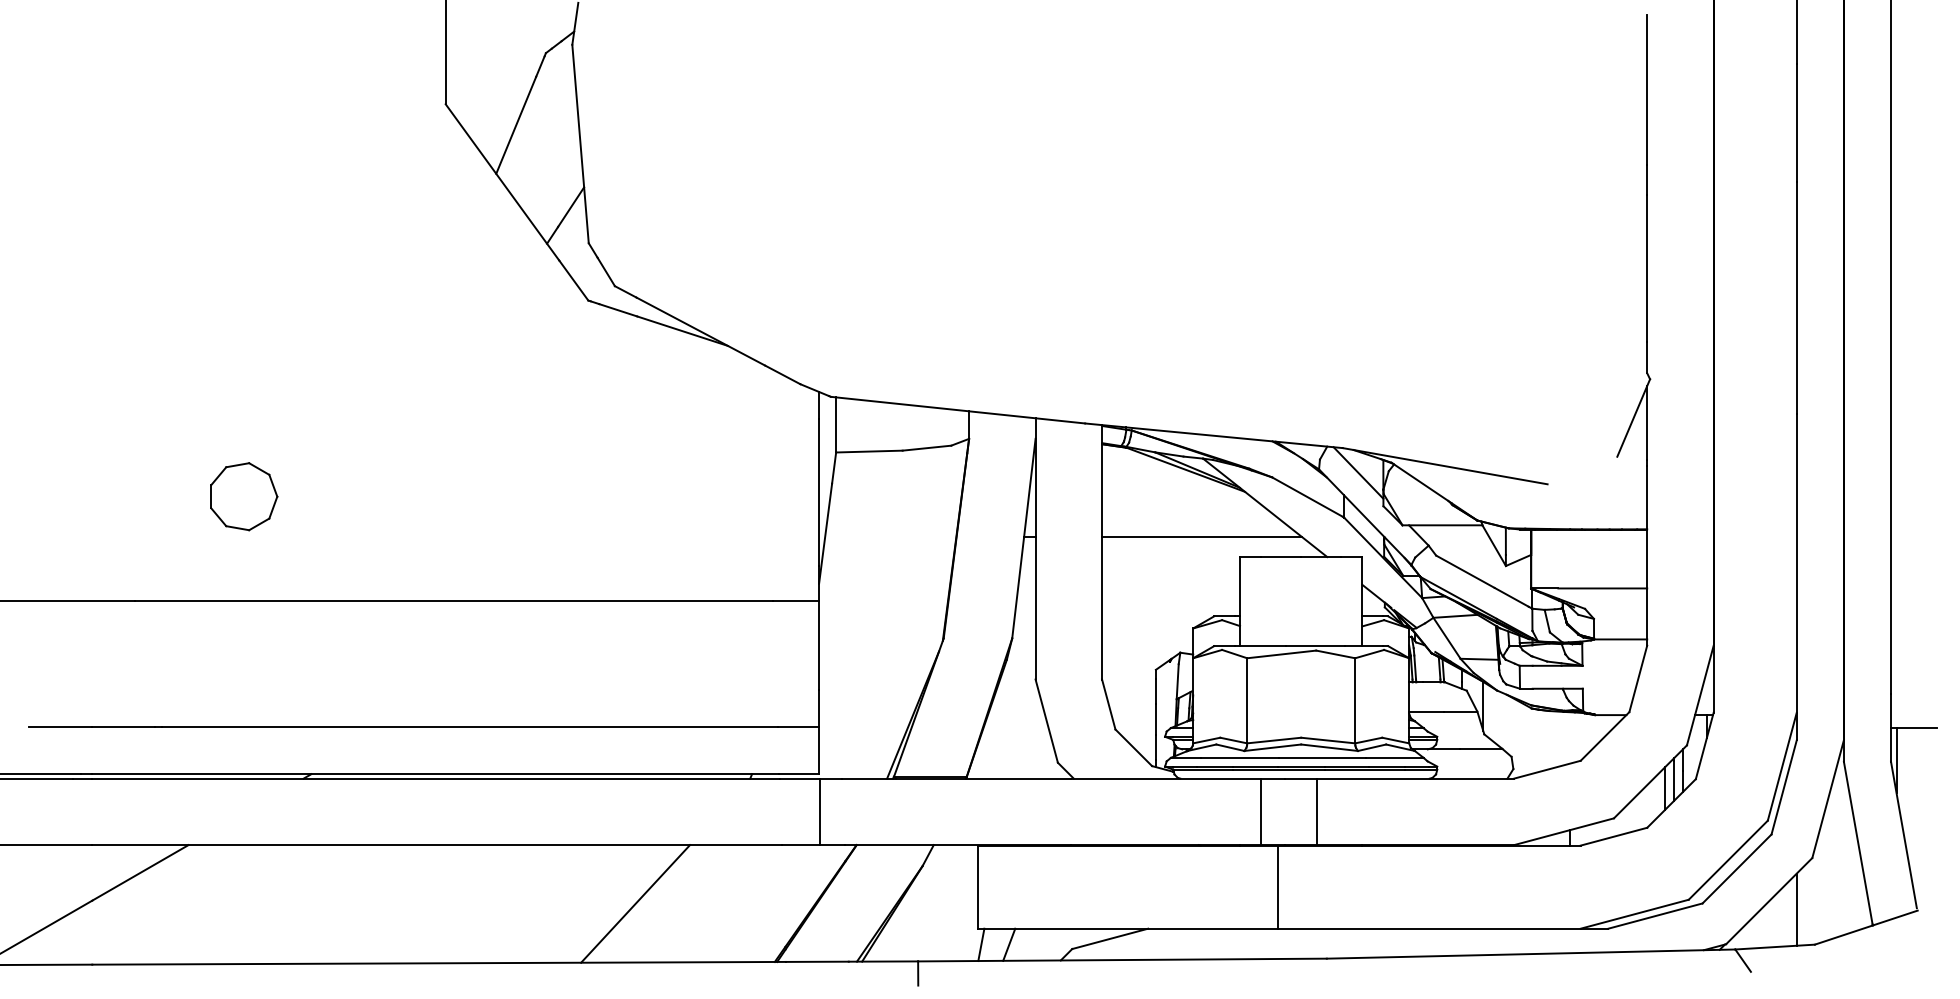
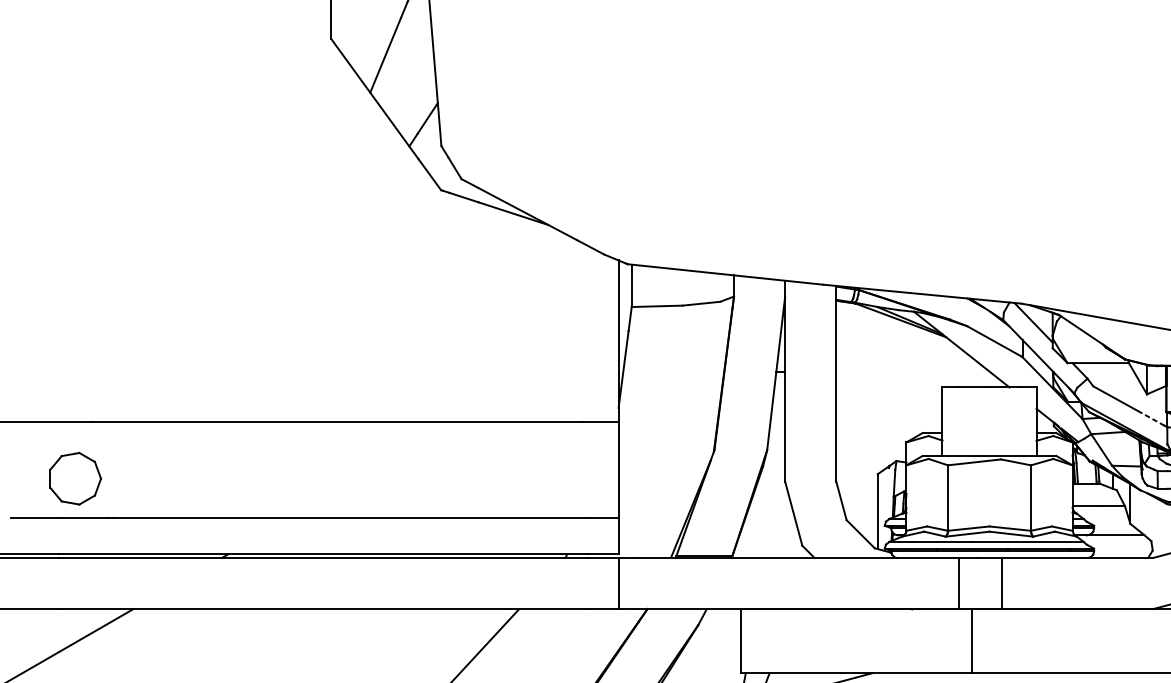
part: (244, 496) -> (75, 478), moved
line: (1201, 536) -> (912, 371), removed
line: (1511, 597) -> (1151, 418), solid -> dashed

